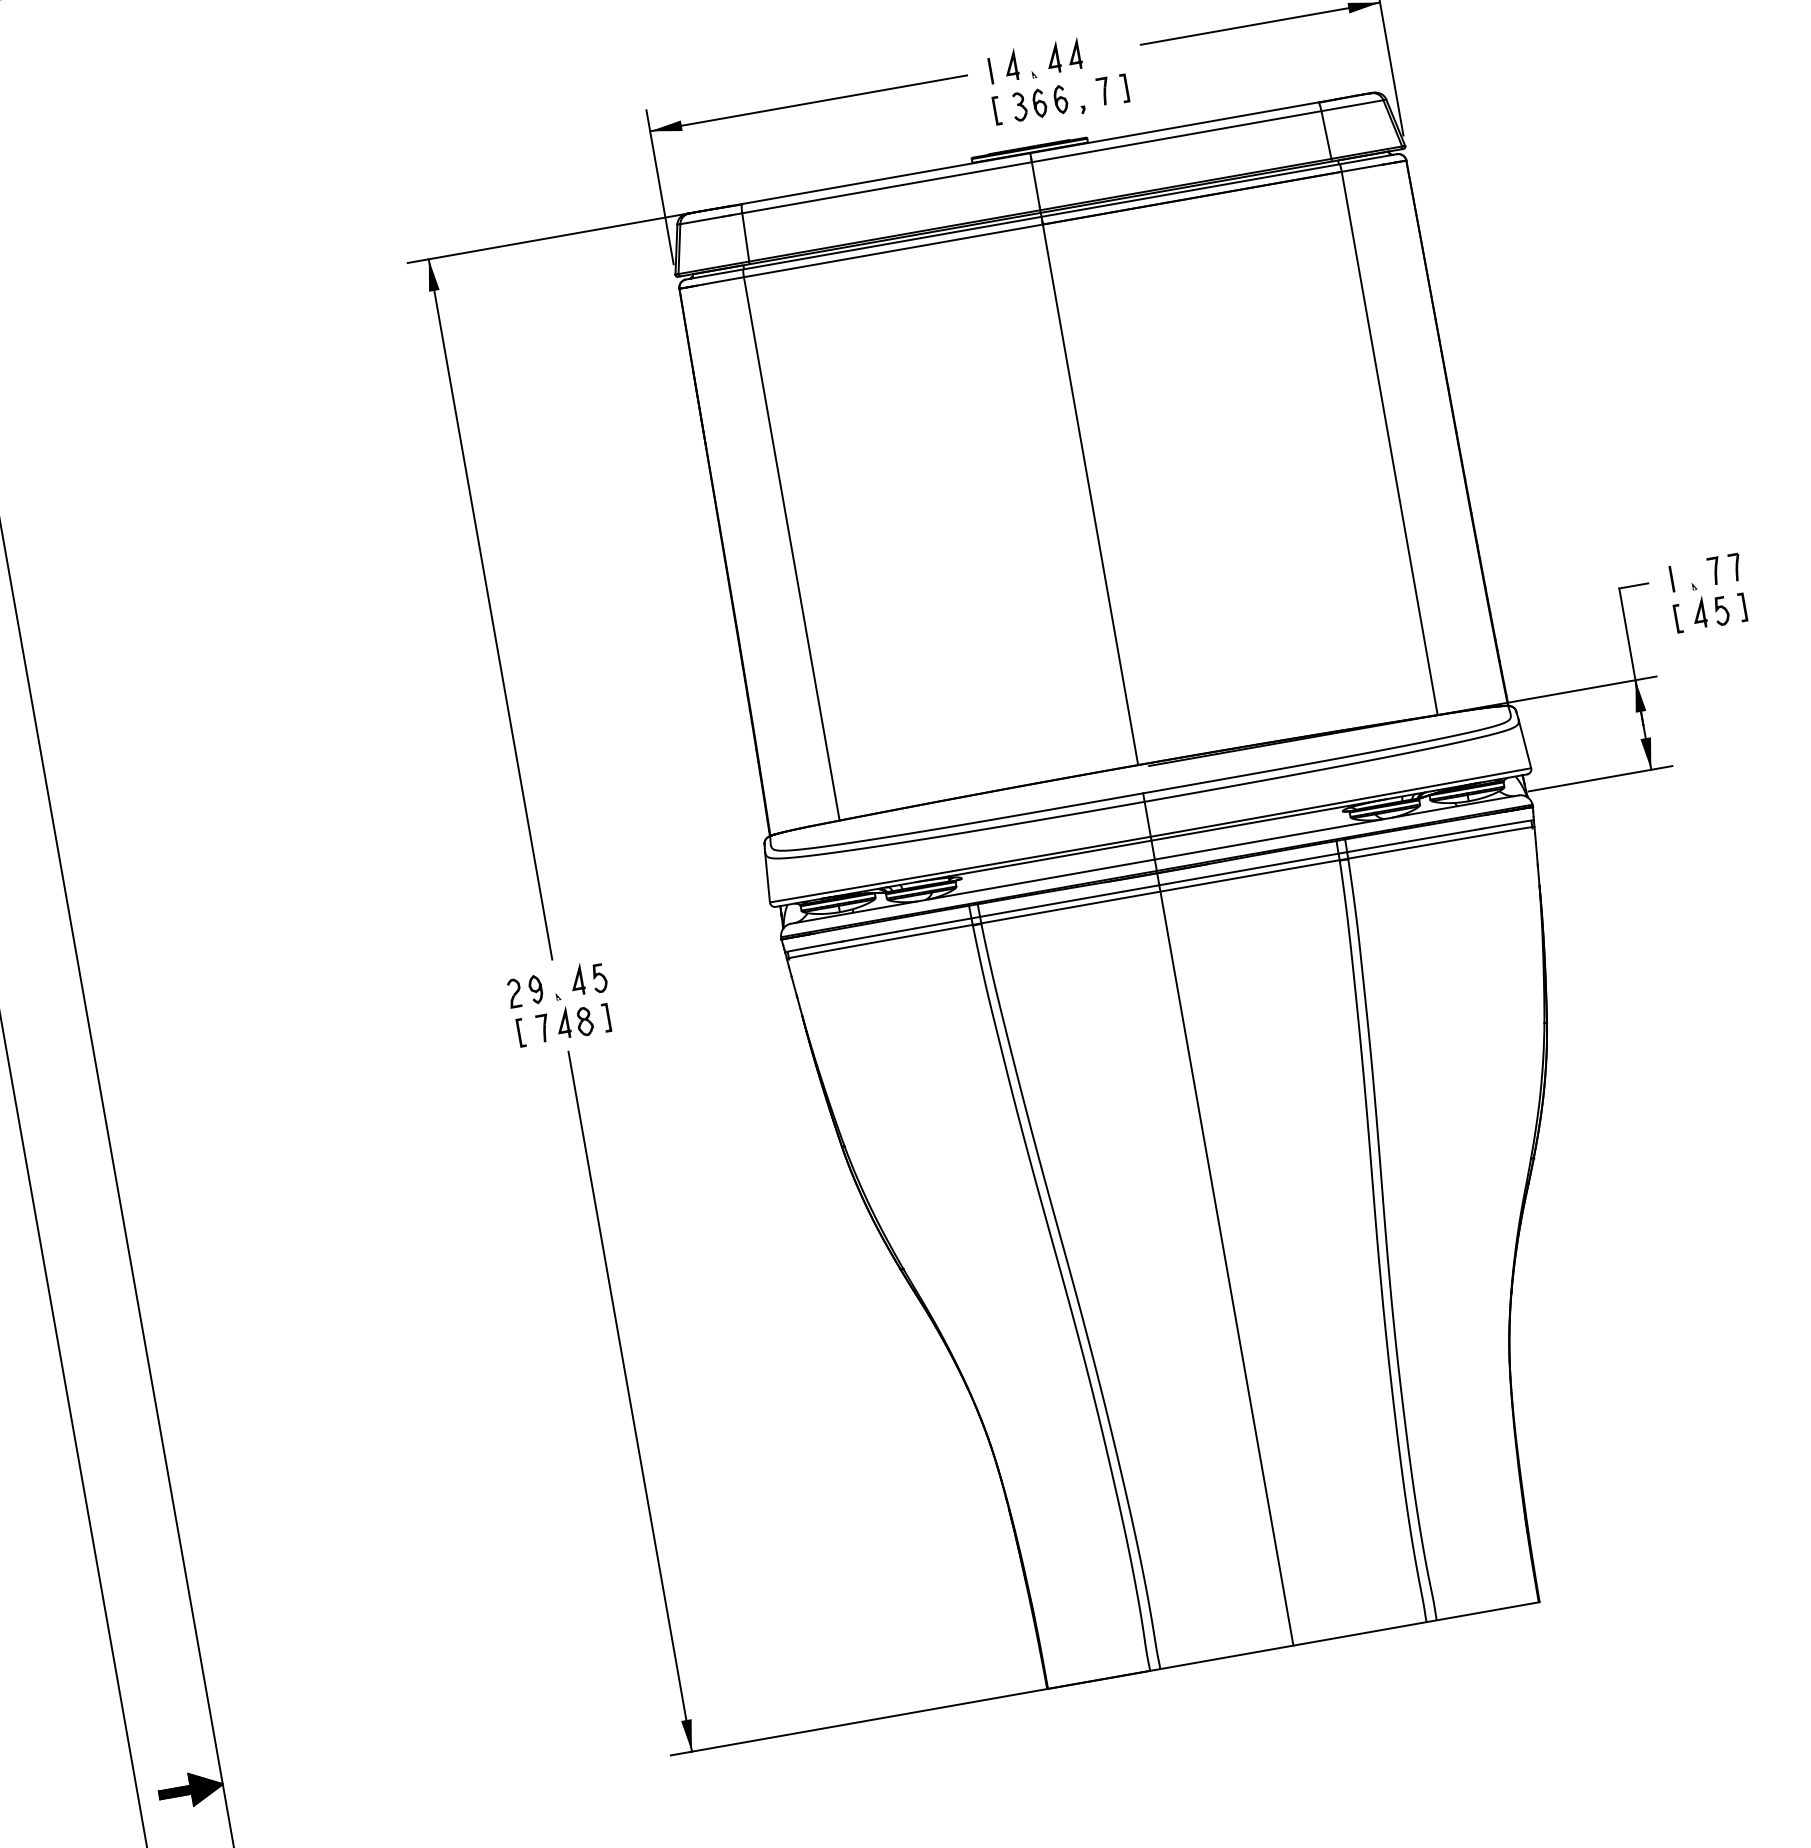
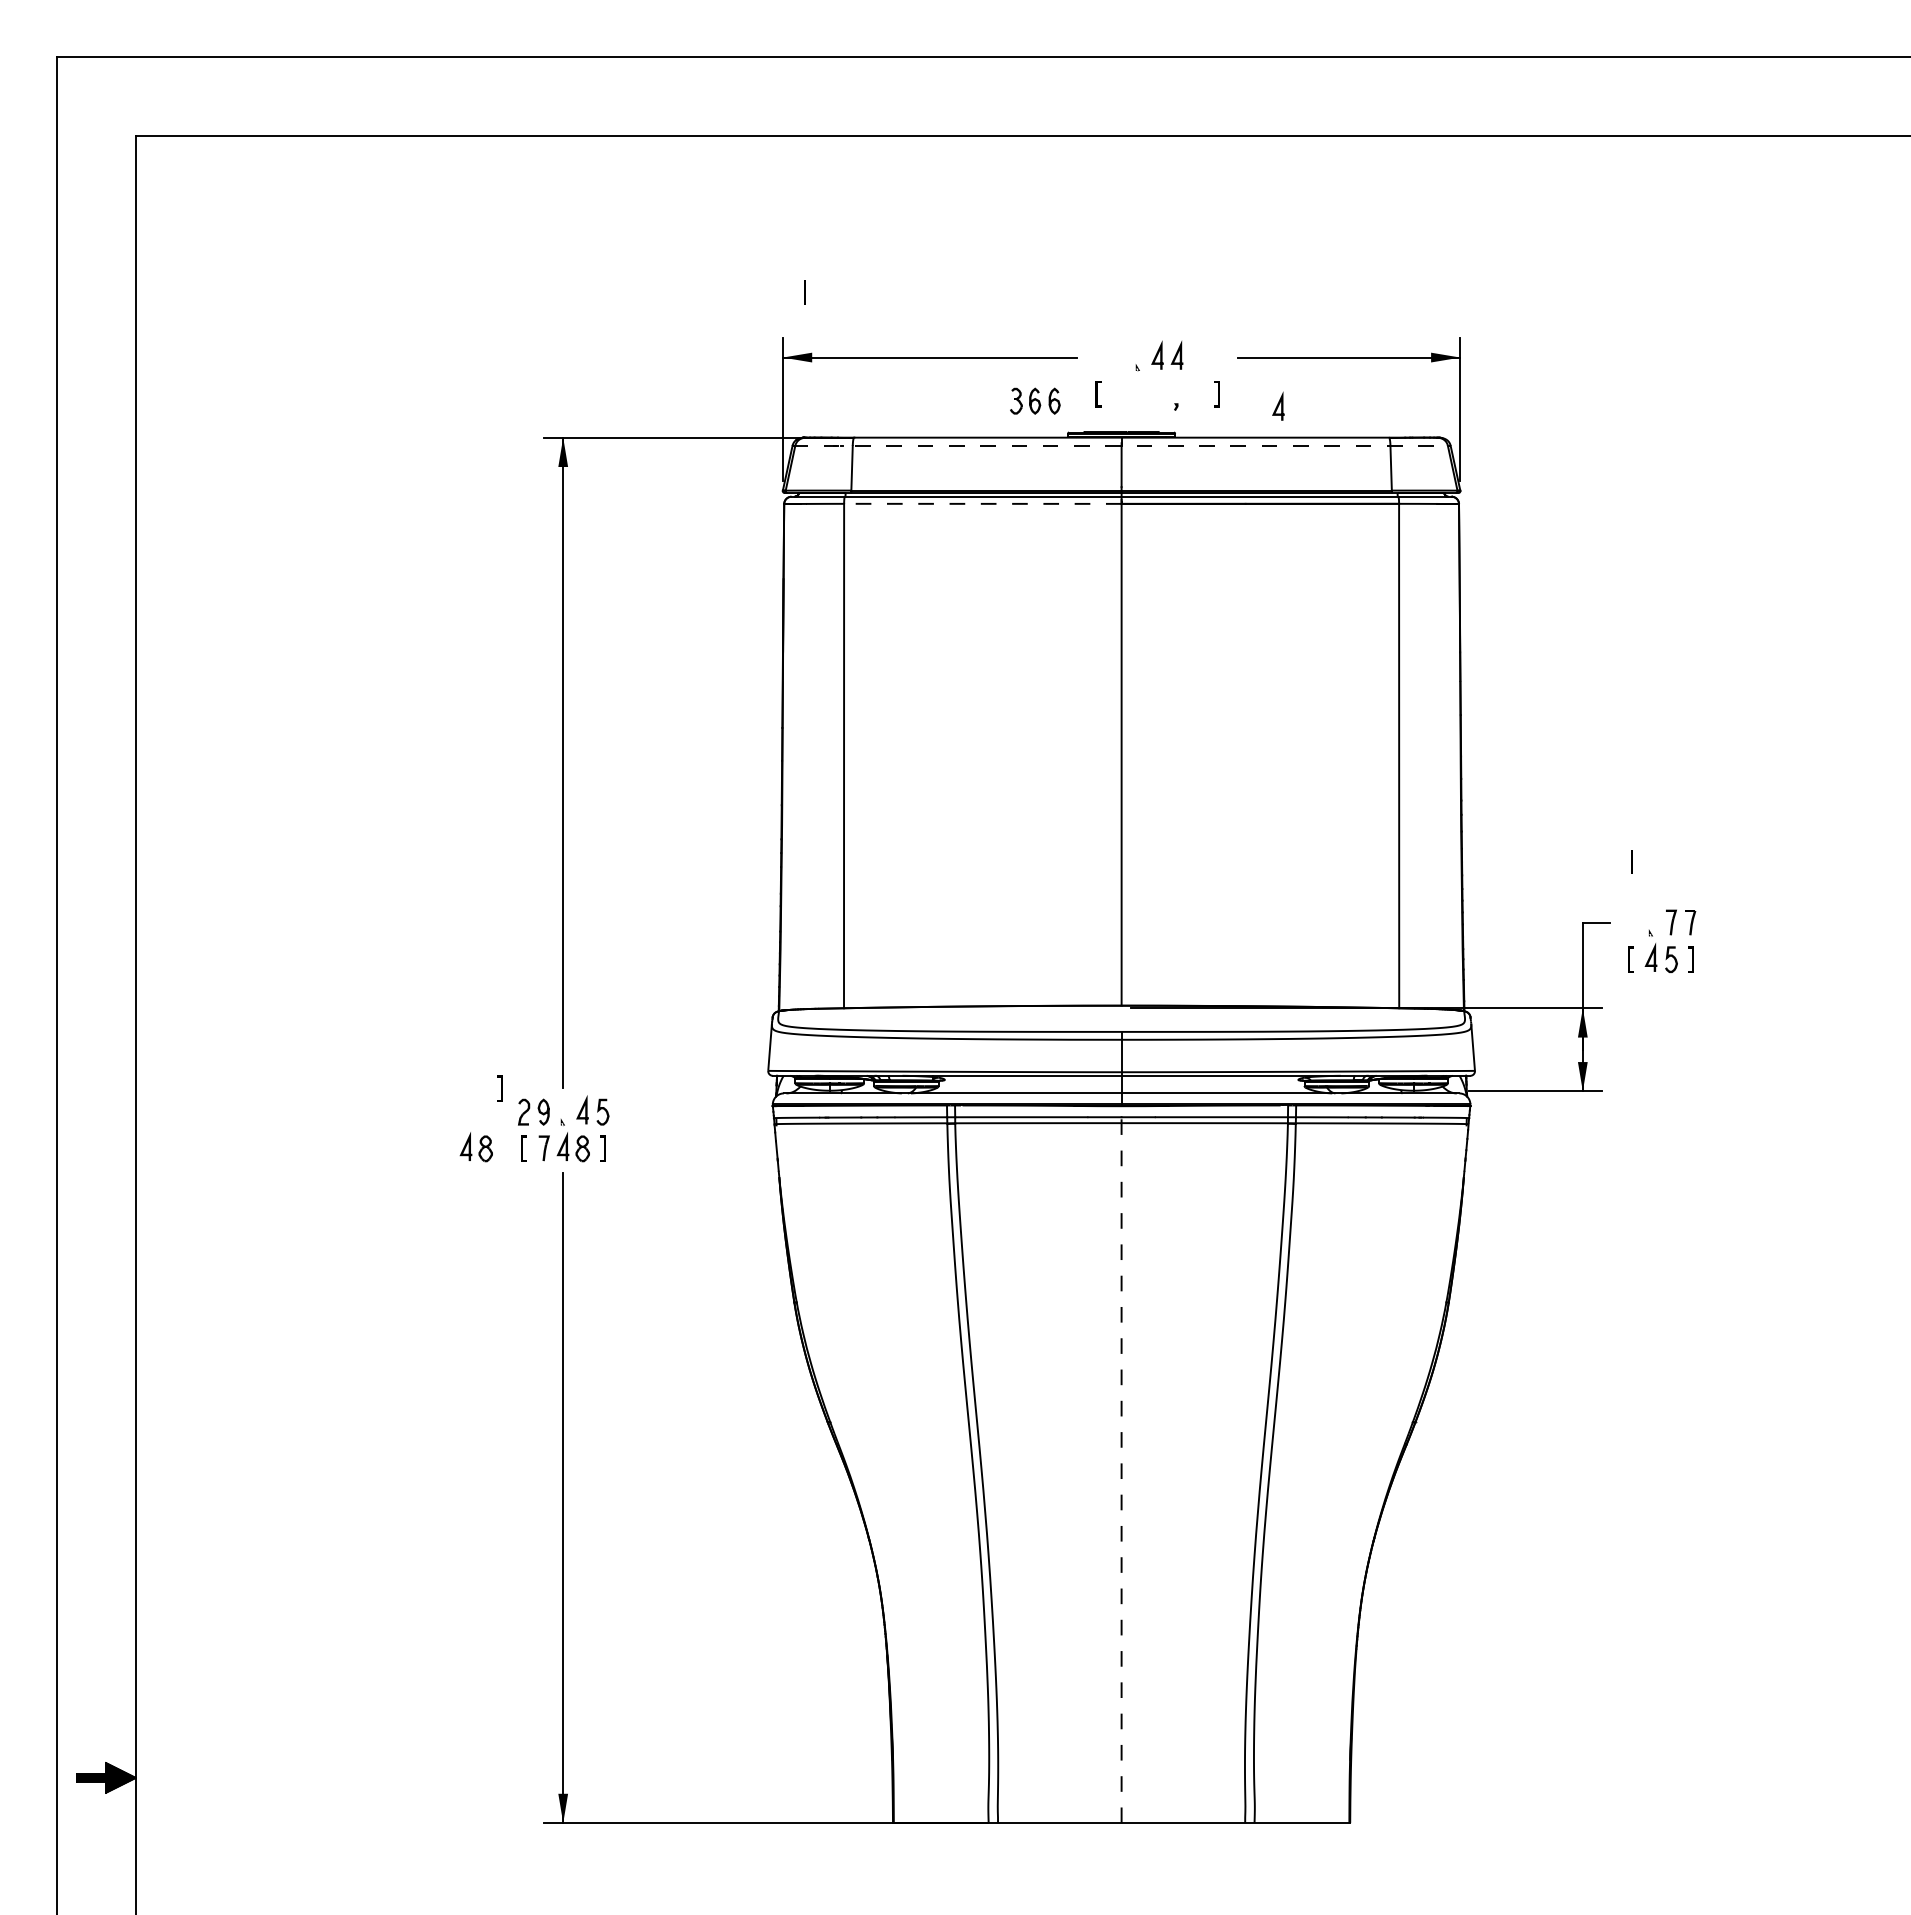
line: (1011, 64) -> (1278, 405), moved
line: (990, 71) -> (804, 292), moved
part: (1103, 91) -> (1197, 393), removed
part: (1040, 102) -> (1035, 400), moved
line: (1032, 162) -> (1122, 446), solid -> dashed
line: (892, 250) -> (982, 503), solid -> dashed
line: (1671, 578) -> (1631, 861), moved
line: (485, 972) -> (501, 1088), added
part: (469, 1040) -> (475, 1147), added
line: (1225, 1259) -> (1121, 1464), solid -> dashed

